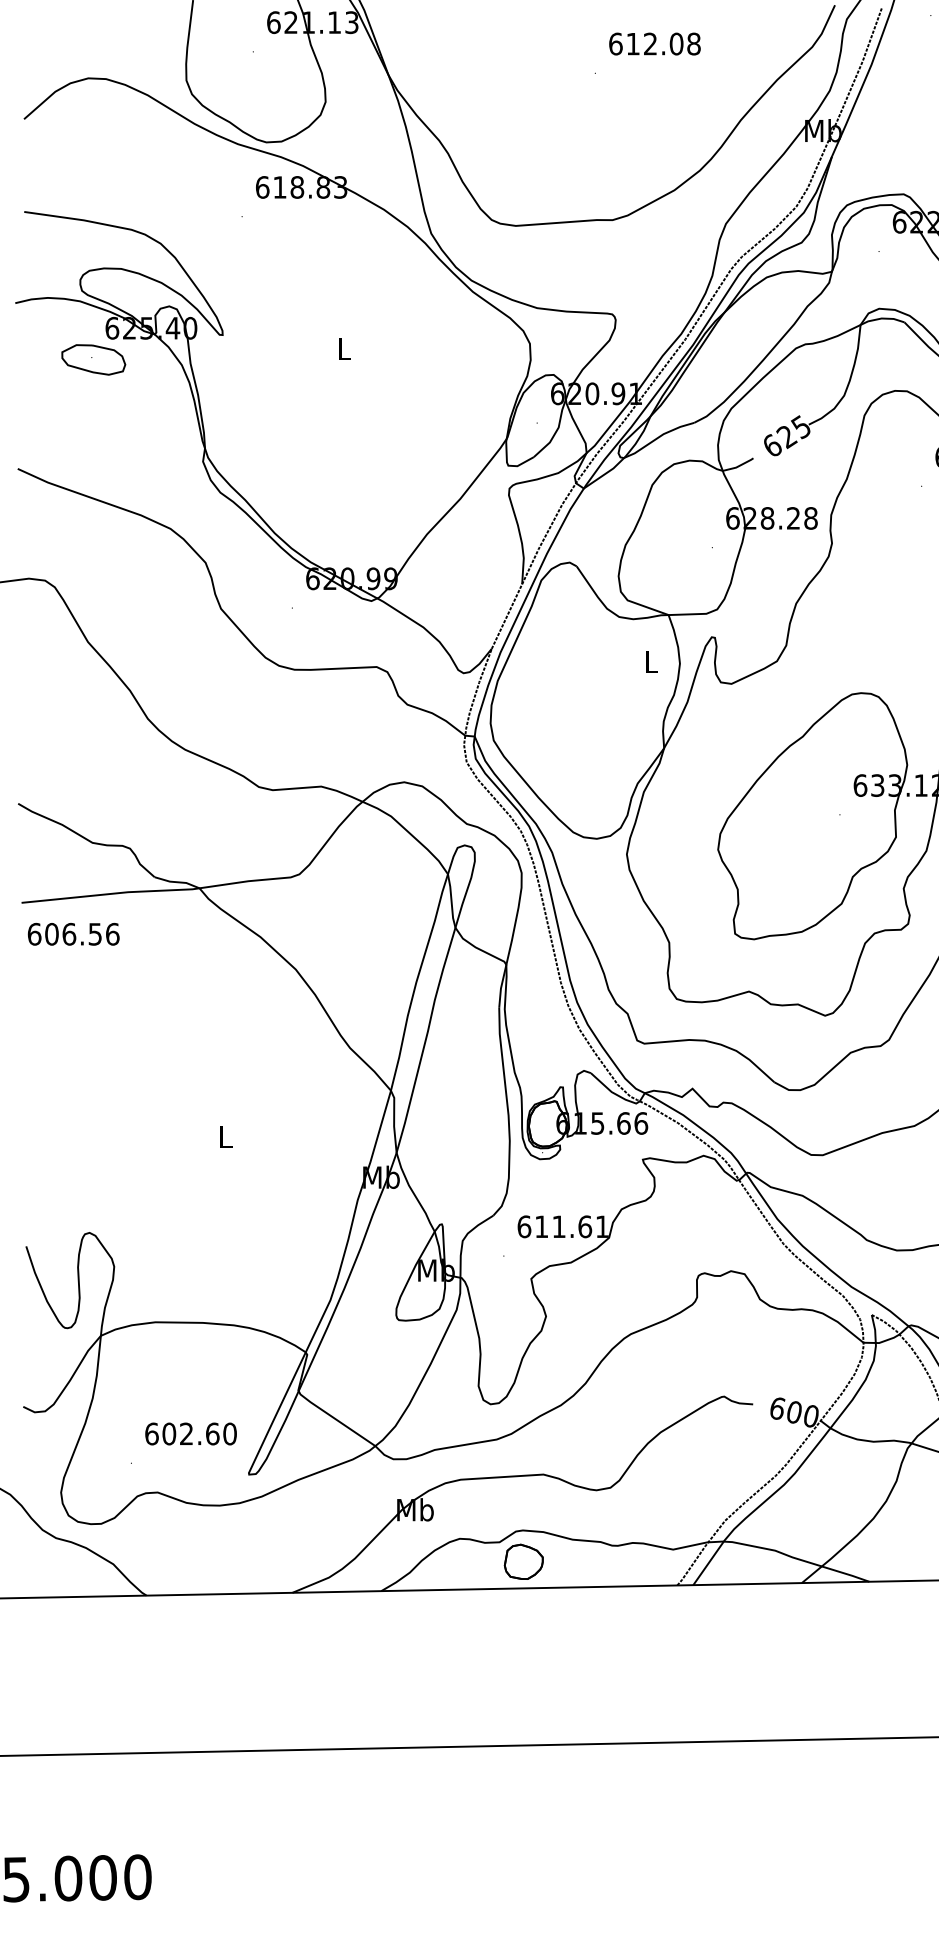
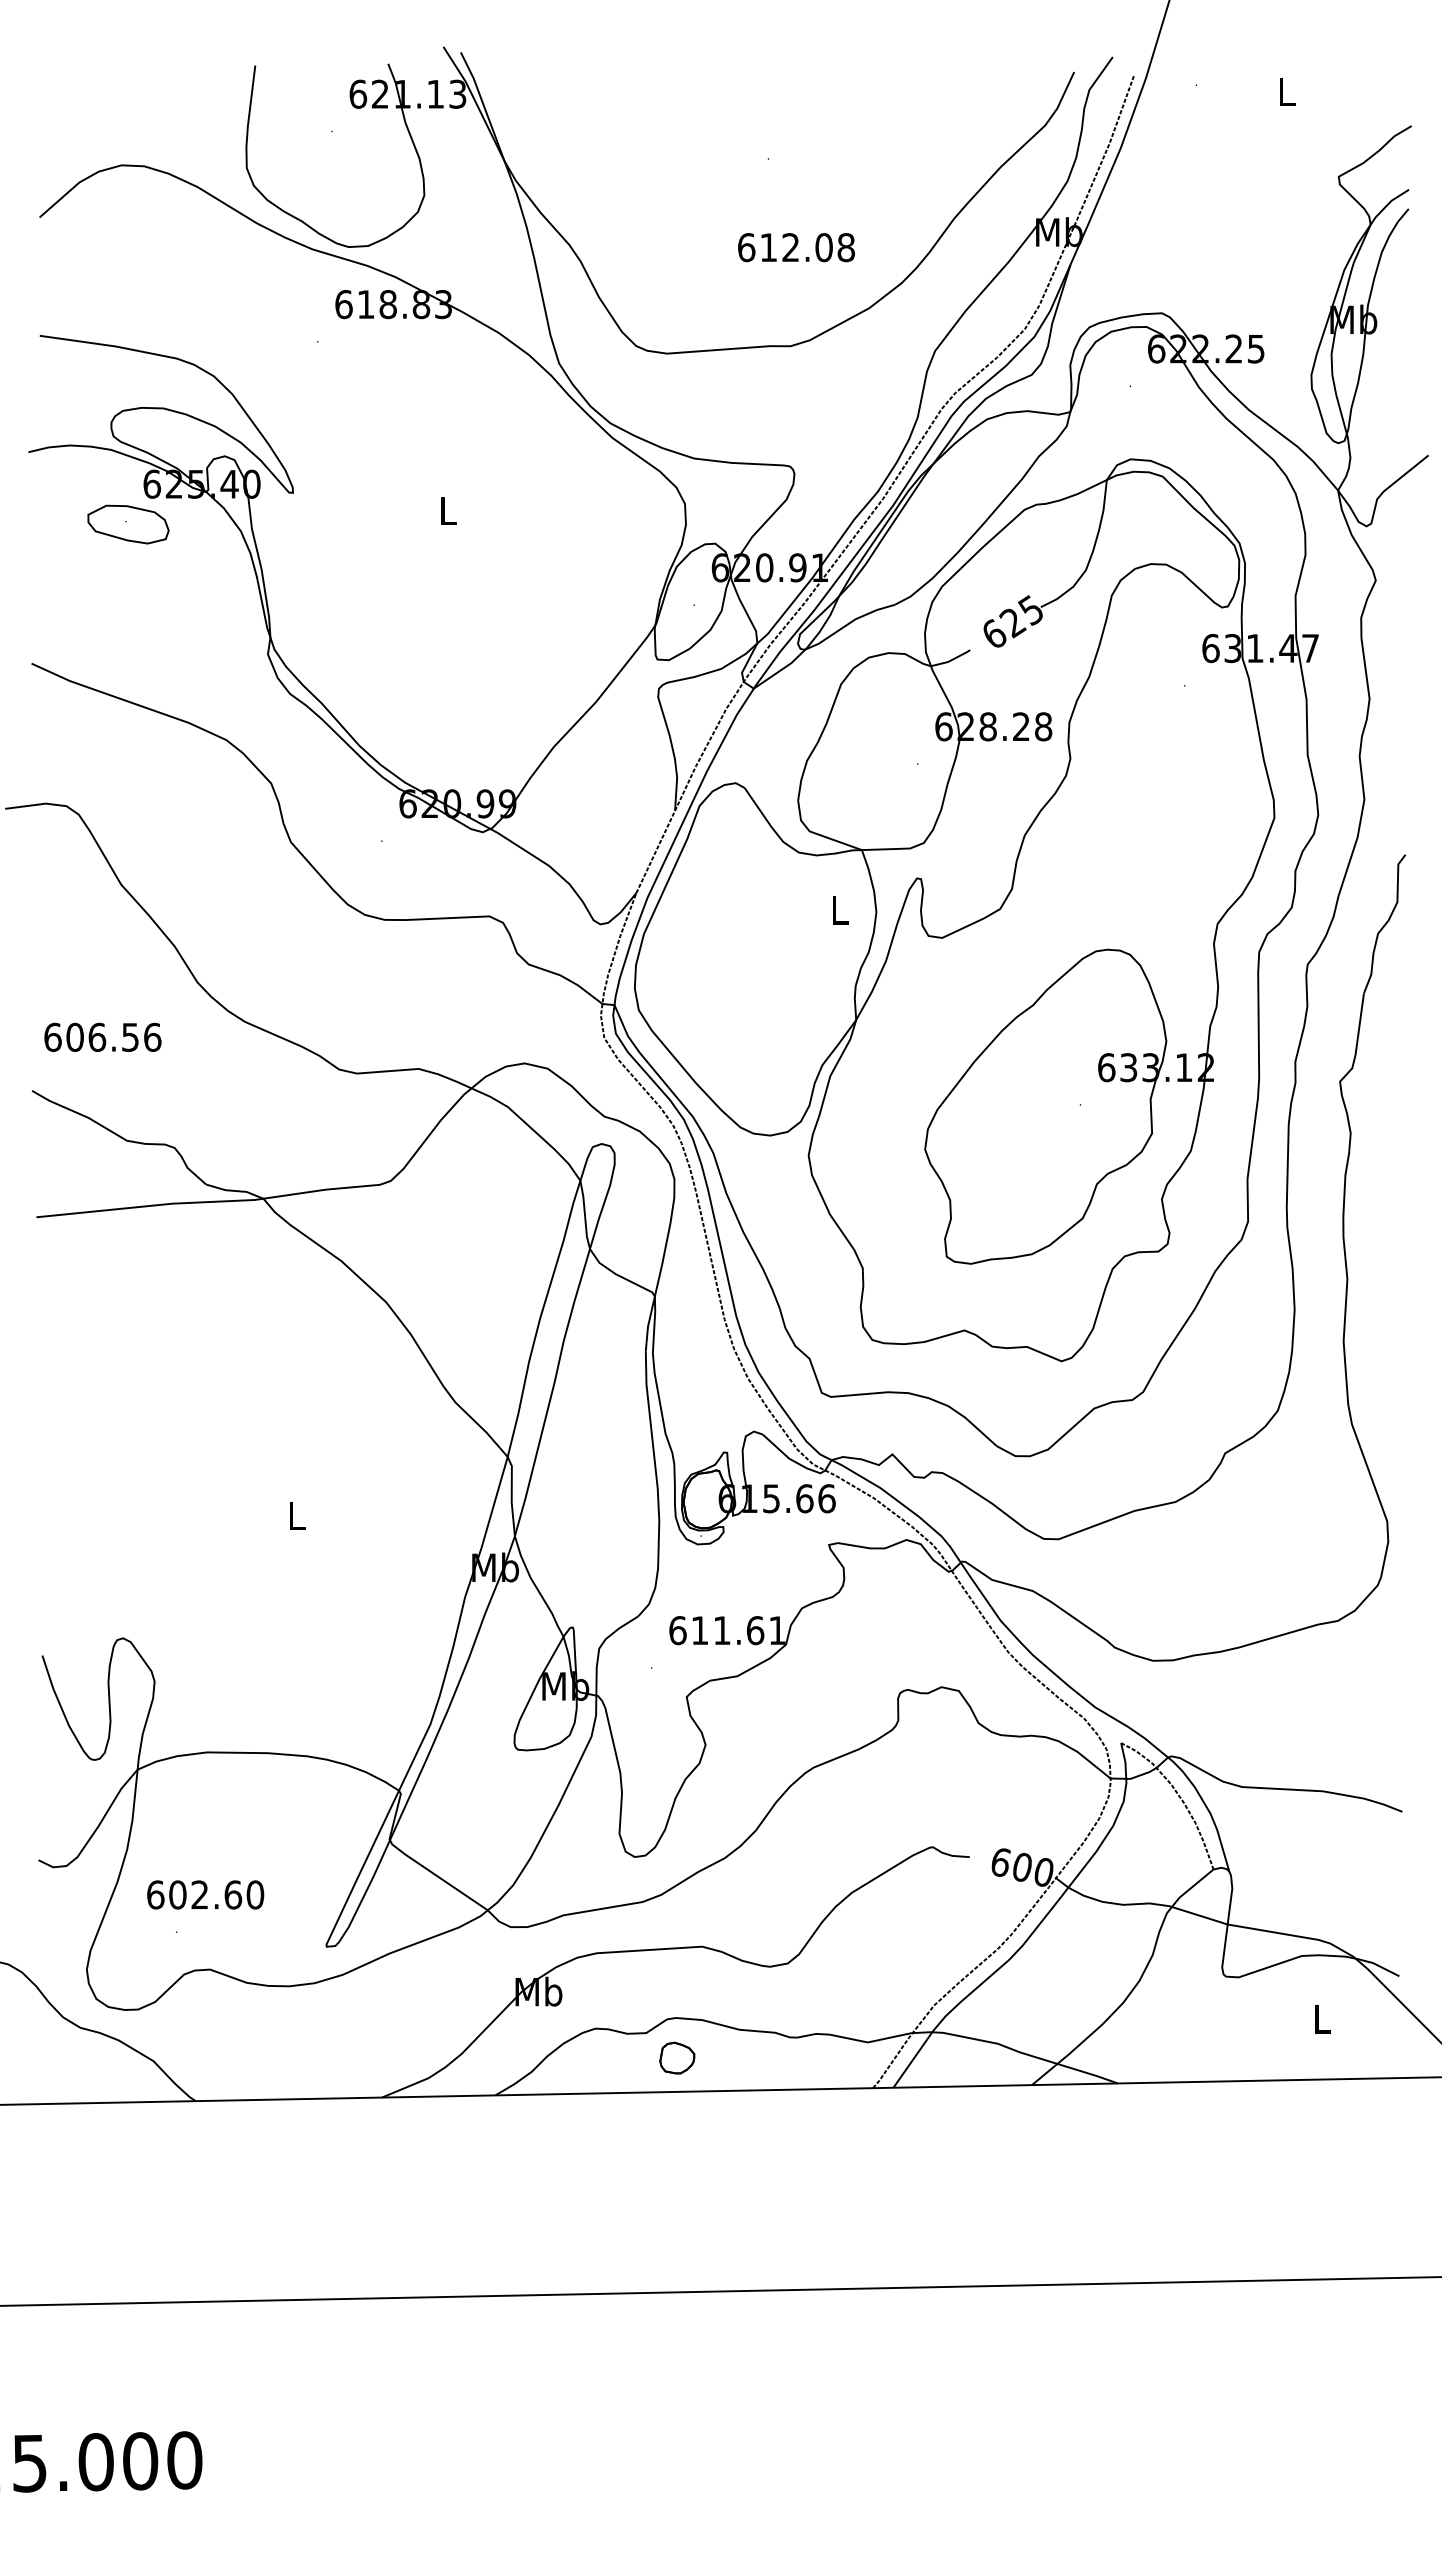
text: (654, 43) -> (796, 247), moved
text: (73, 933) -> (102, 1036), moved
text: (190, 1433) -> (205, 1894), moved
part: (524, 1561) -> (677, 2057), size x0.7

